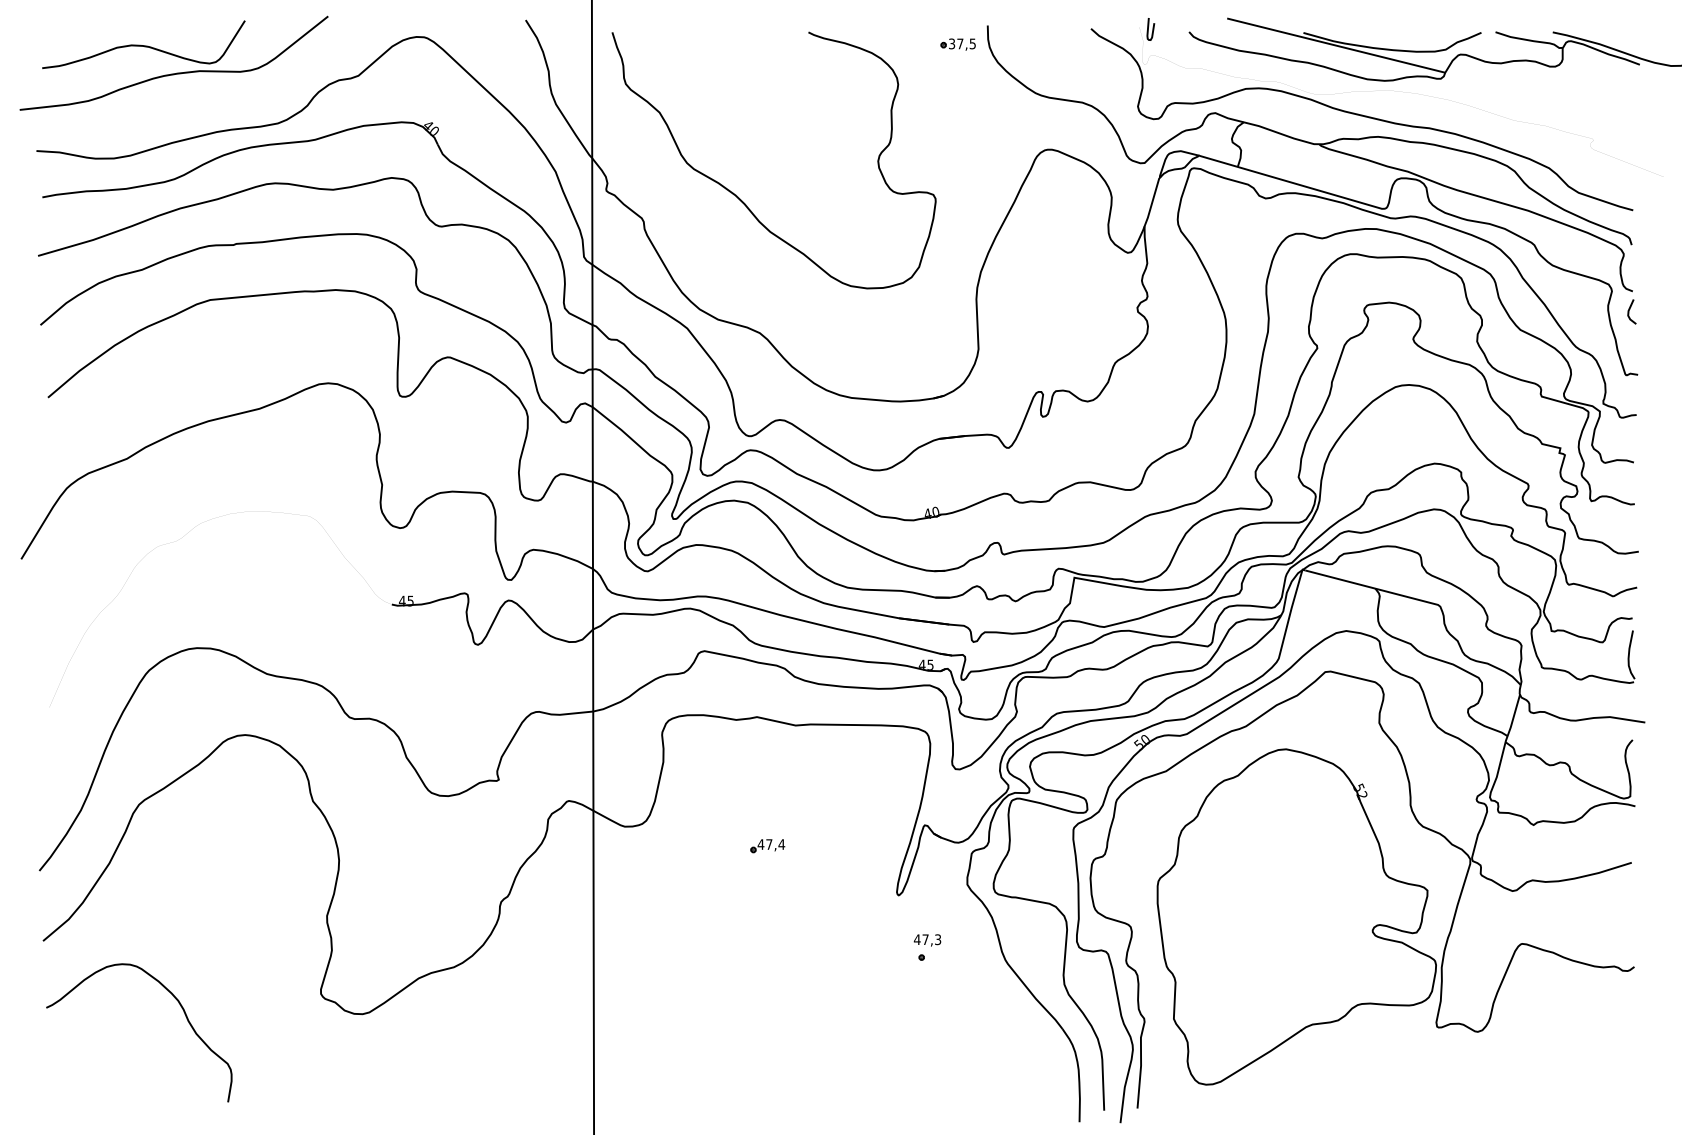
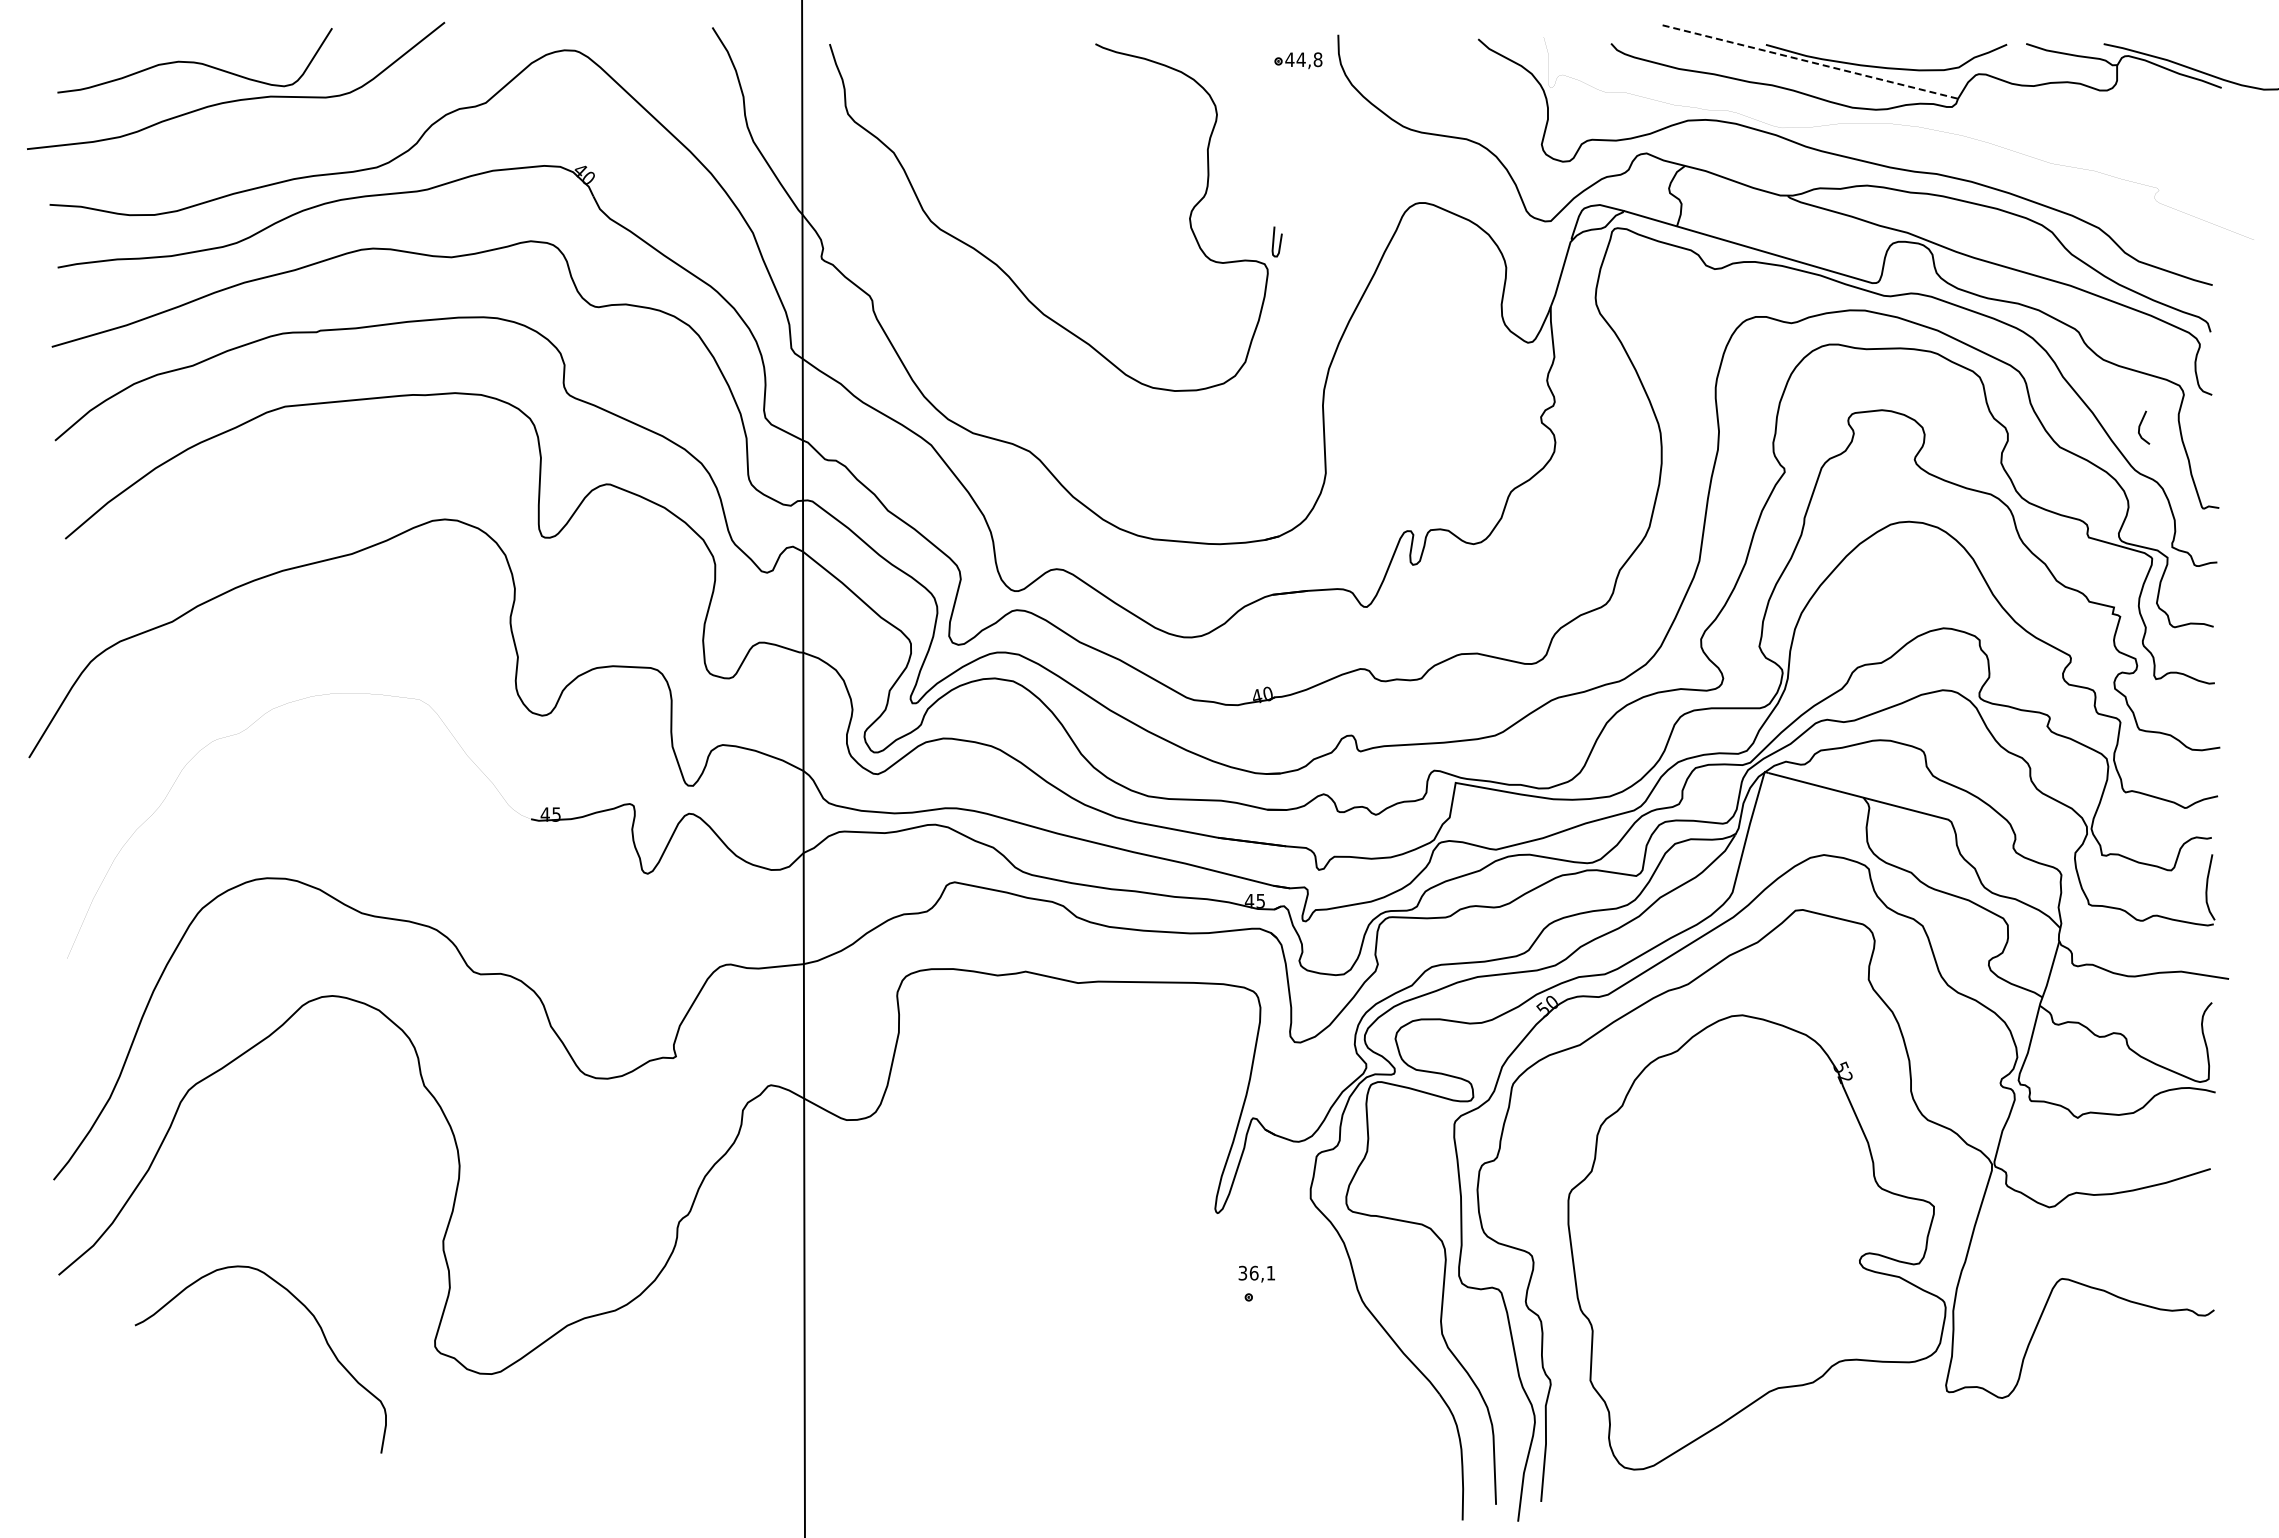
curve: (1148, 28) -> (1274, 241), moved
text: (962, 43) -> (1303, 59), 37,5 -> 44,8
line: (1336, 45) -> (1810, 62), solid -> dashed
line: (1629, 311) -> (2140, 427), moved
part: (767, 846) -> (1039, 1146), removed
text: (927, 939) -> (1256, 1272), 47,3 -> 36,1
curve: (184, 1014) -> (322, 1334), moved

